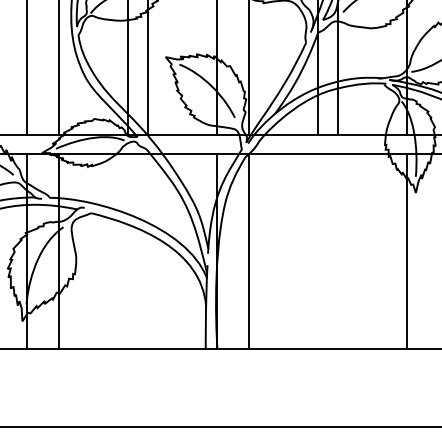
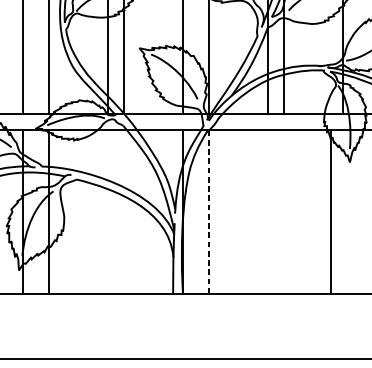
line: (248, 251) -> (209, 211), solid -> dashed
line: (407, 251) -> (331, 211), moved

